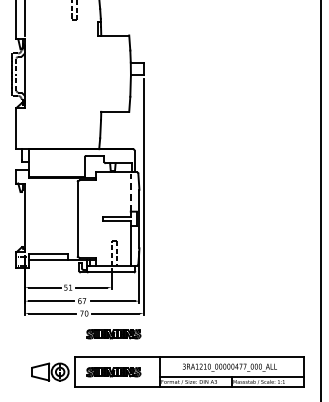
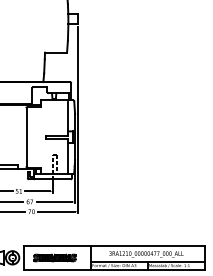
line: (130, 192) -> (68, 116), dashed -> solid
part: (113, 334) -> (54, 228), removed

